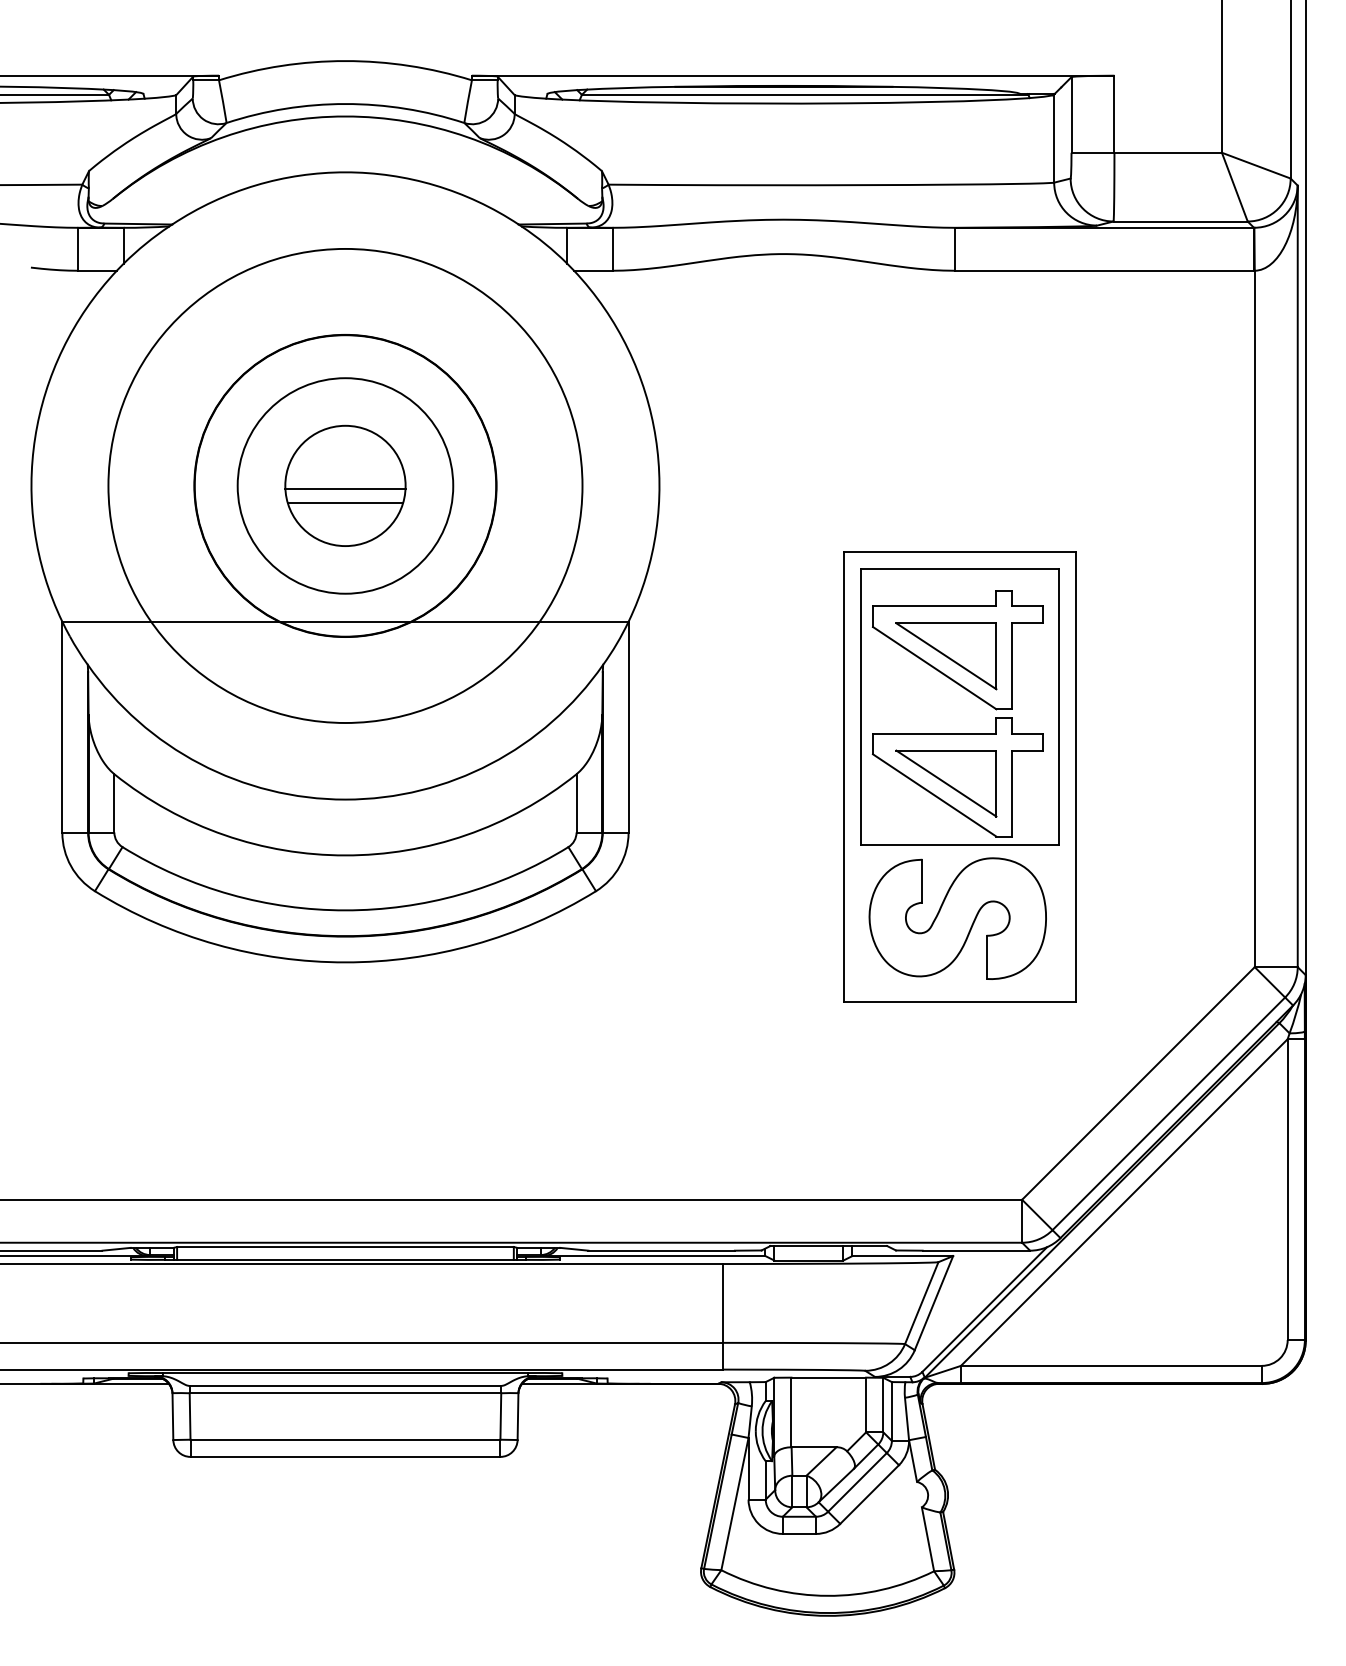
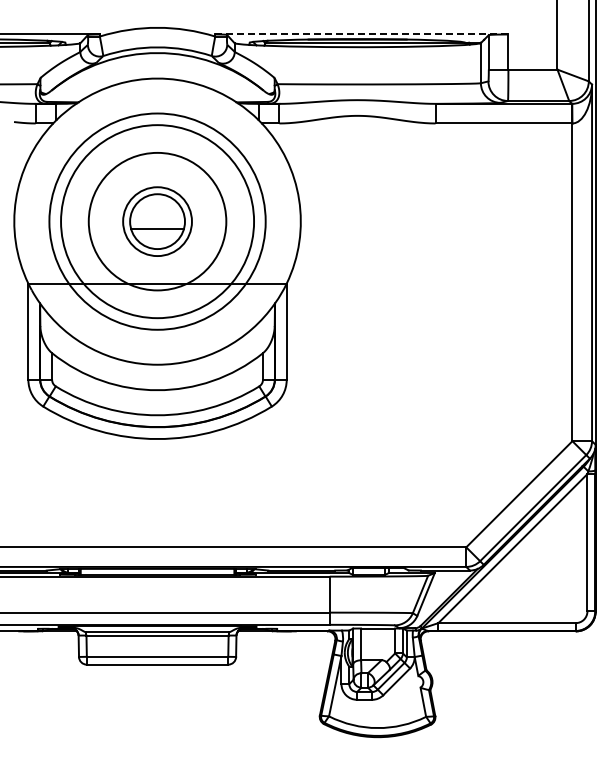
line: (792, 75) -> (361, 34), solid -> dashed
circle: (345, 485) -> (157, 221), size x0.7
circle: (345, 485) -> (157, 221), size x1.4
line: (345, 489) -> (157, 223), removed
part: (959, 777) -> (437, 354), removed

